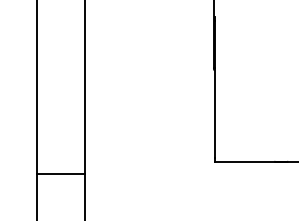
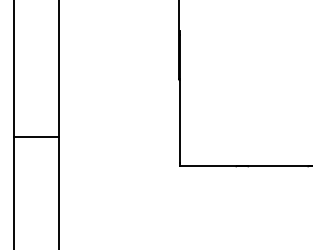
line: (60, 173) -> (36, 137), moved

